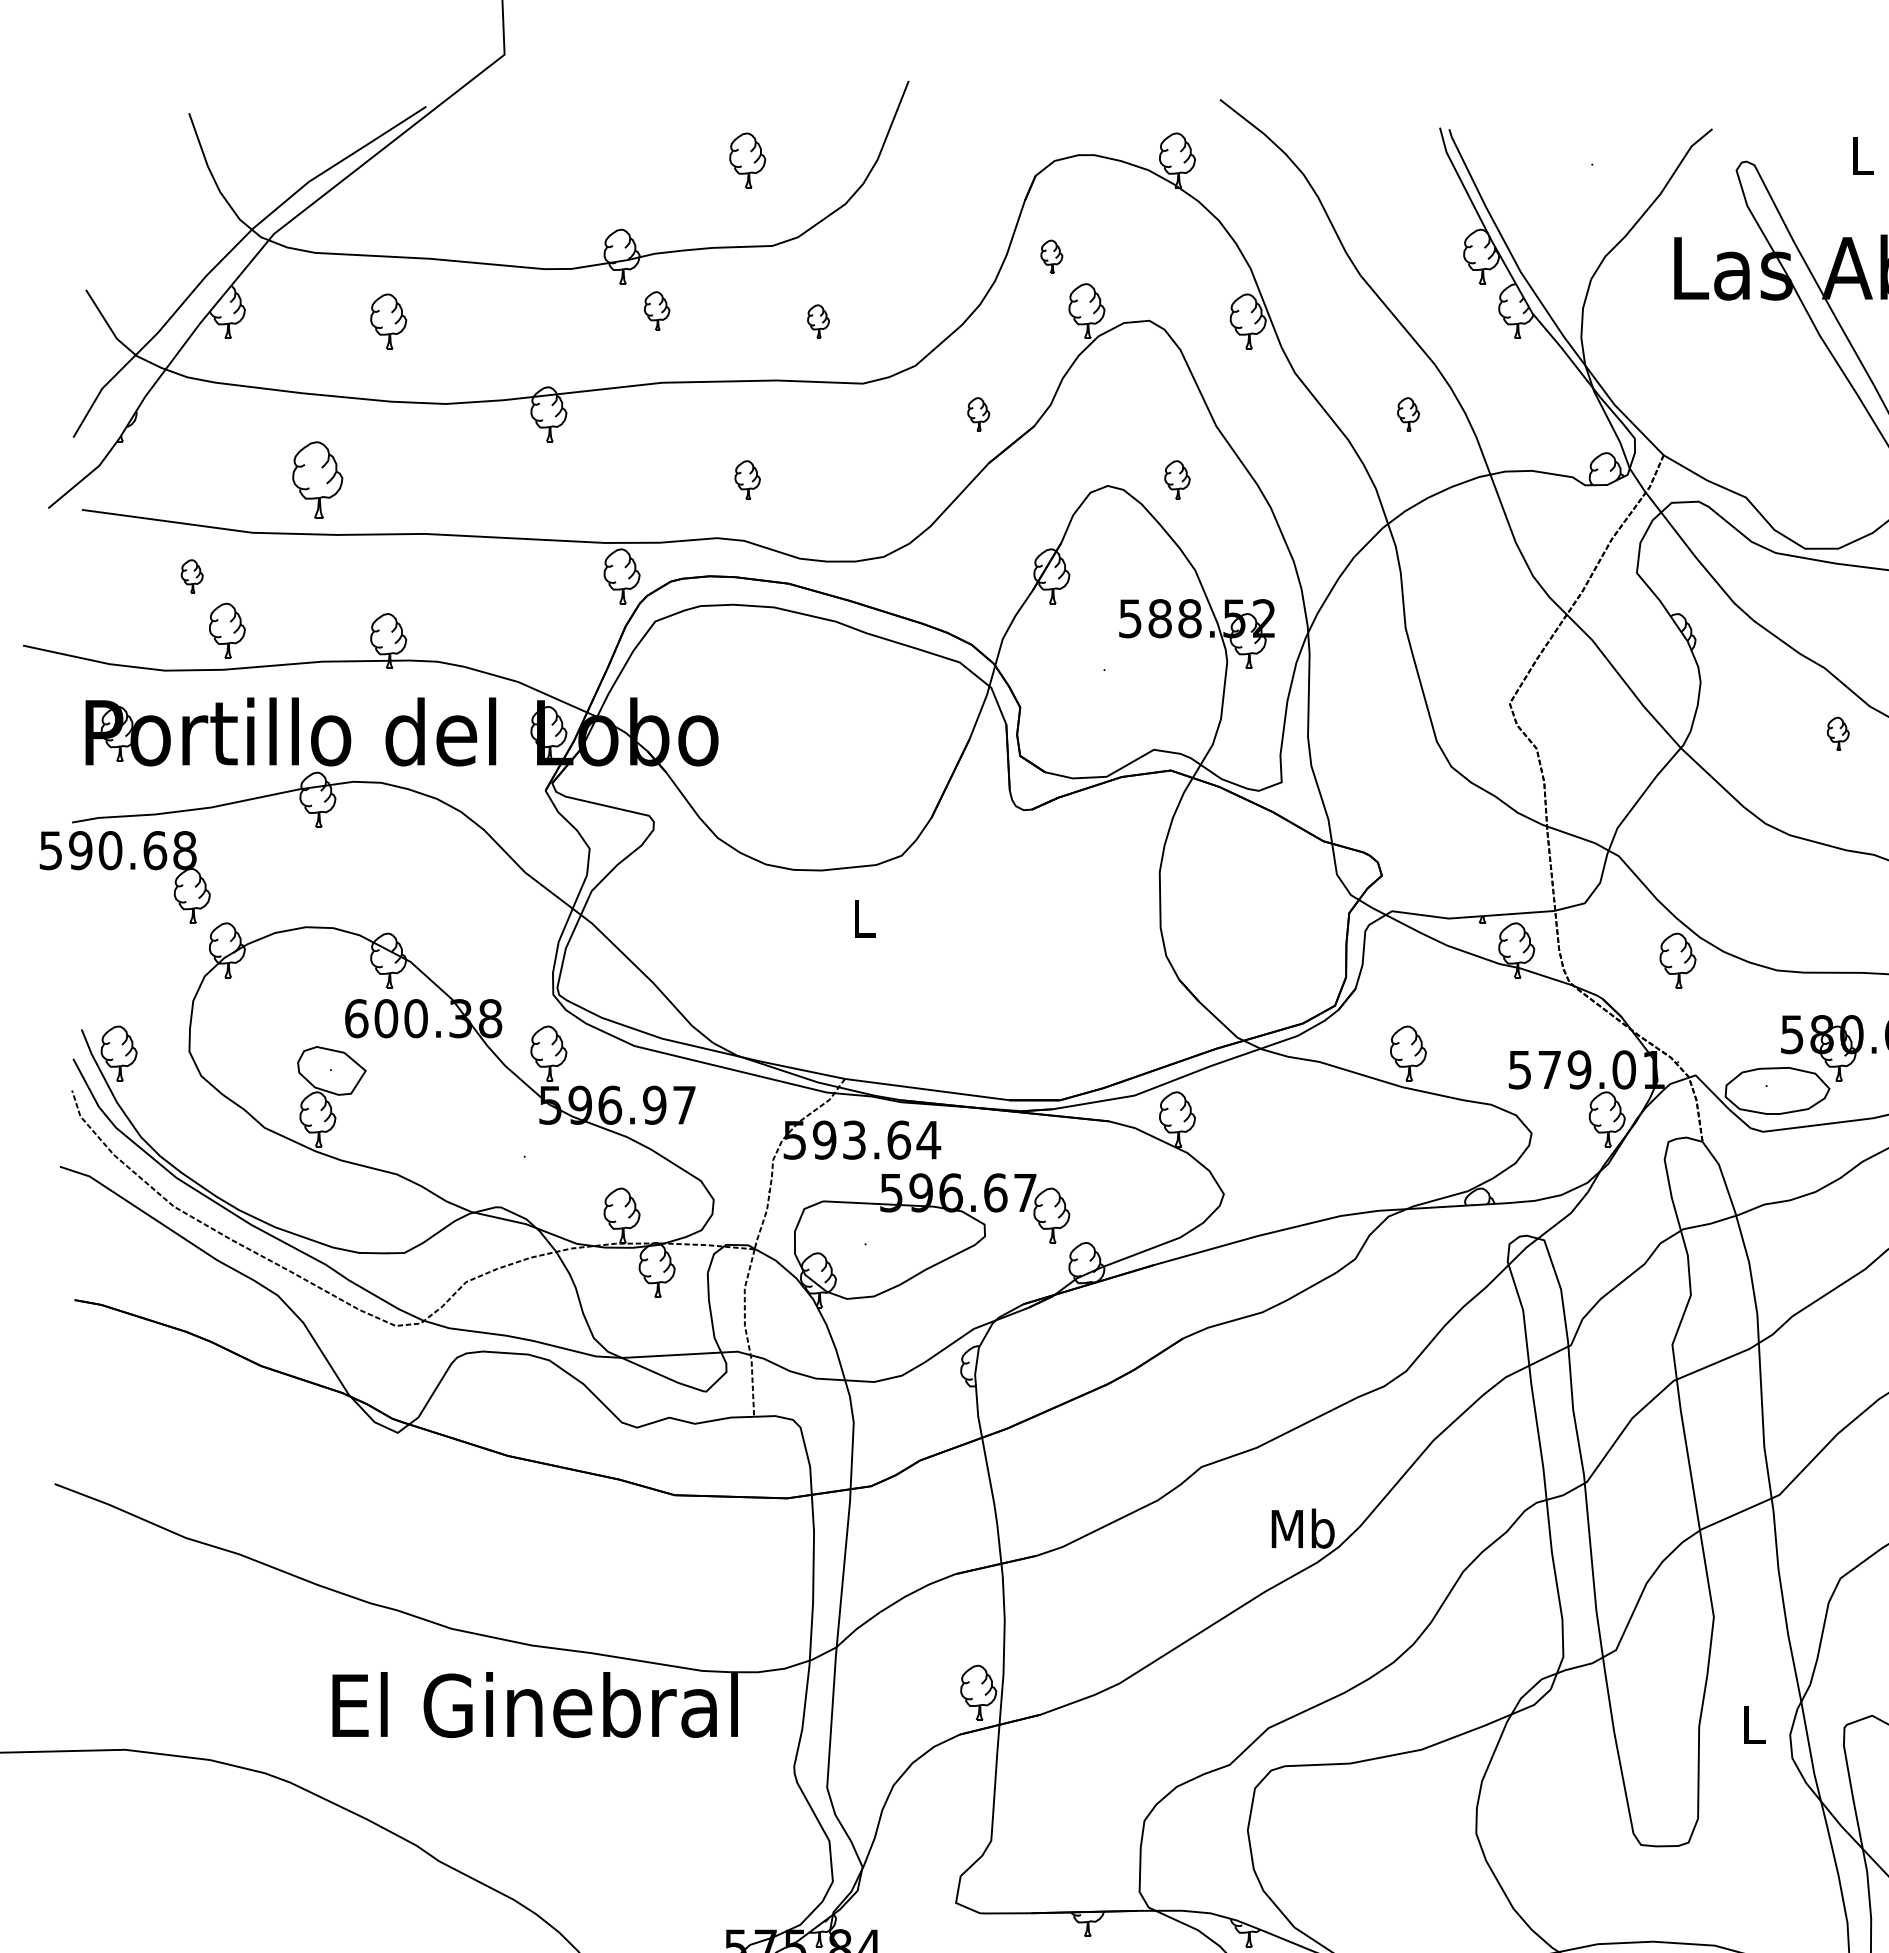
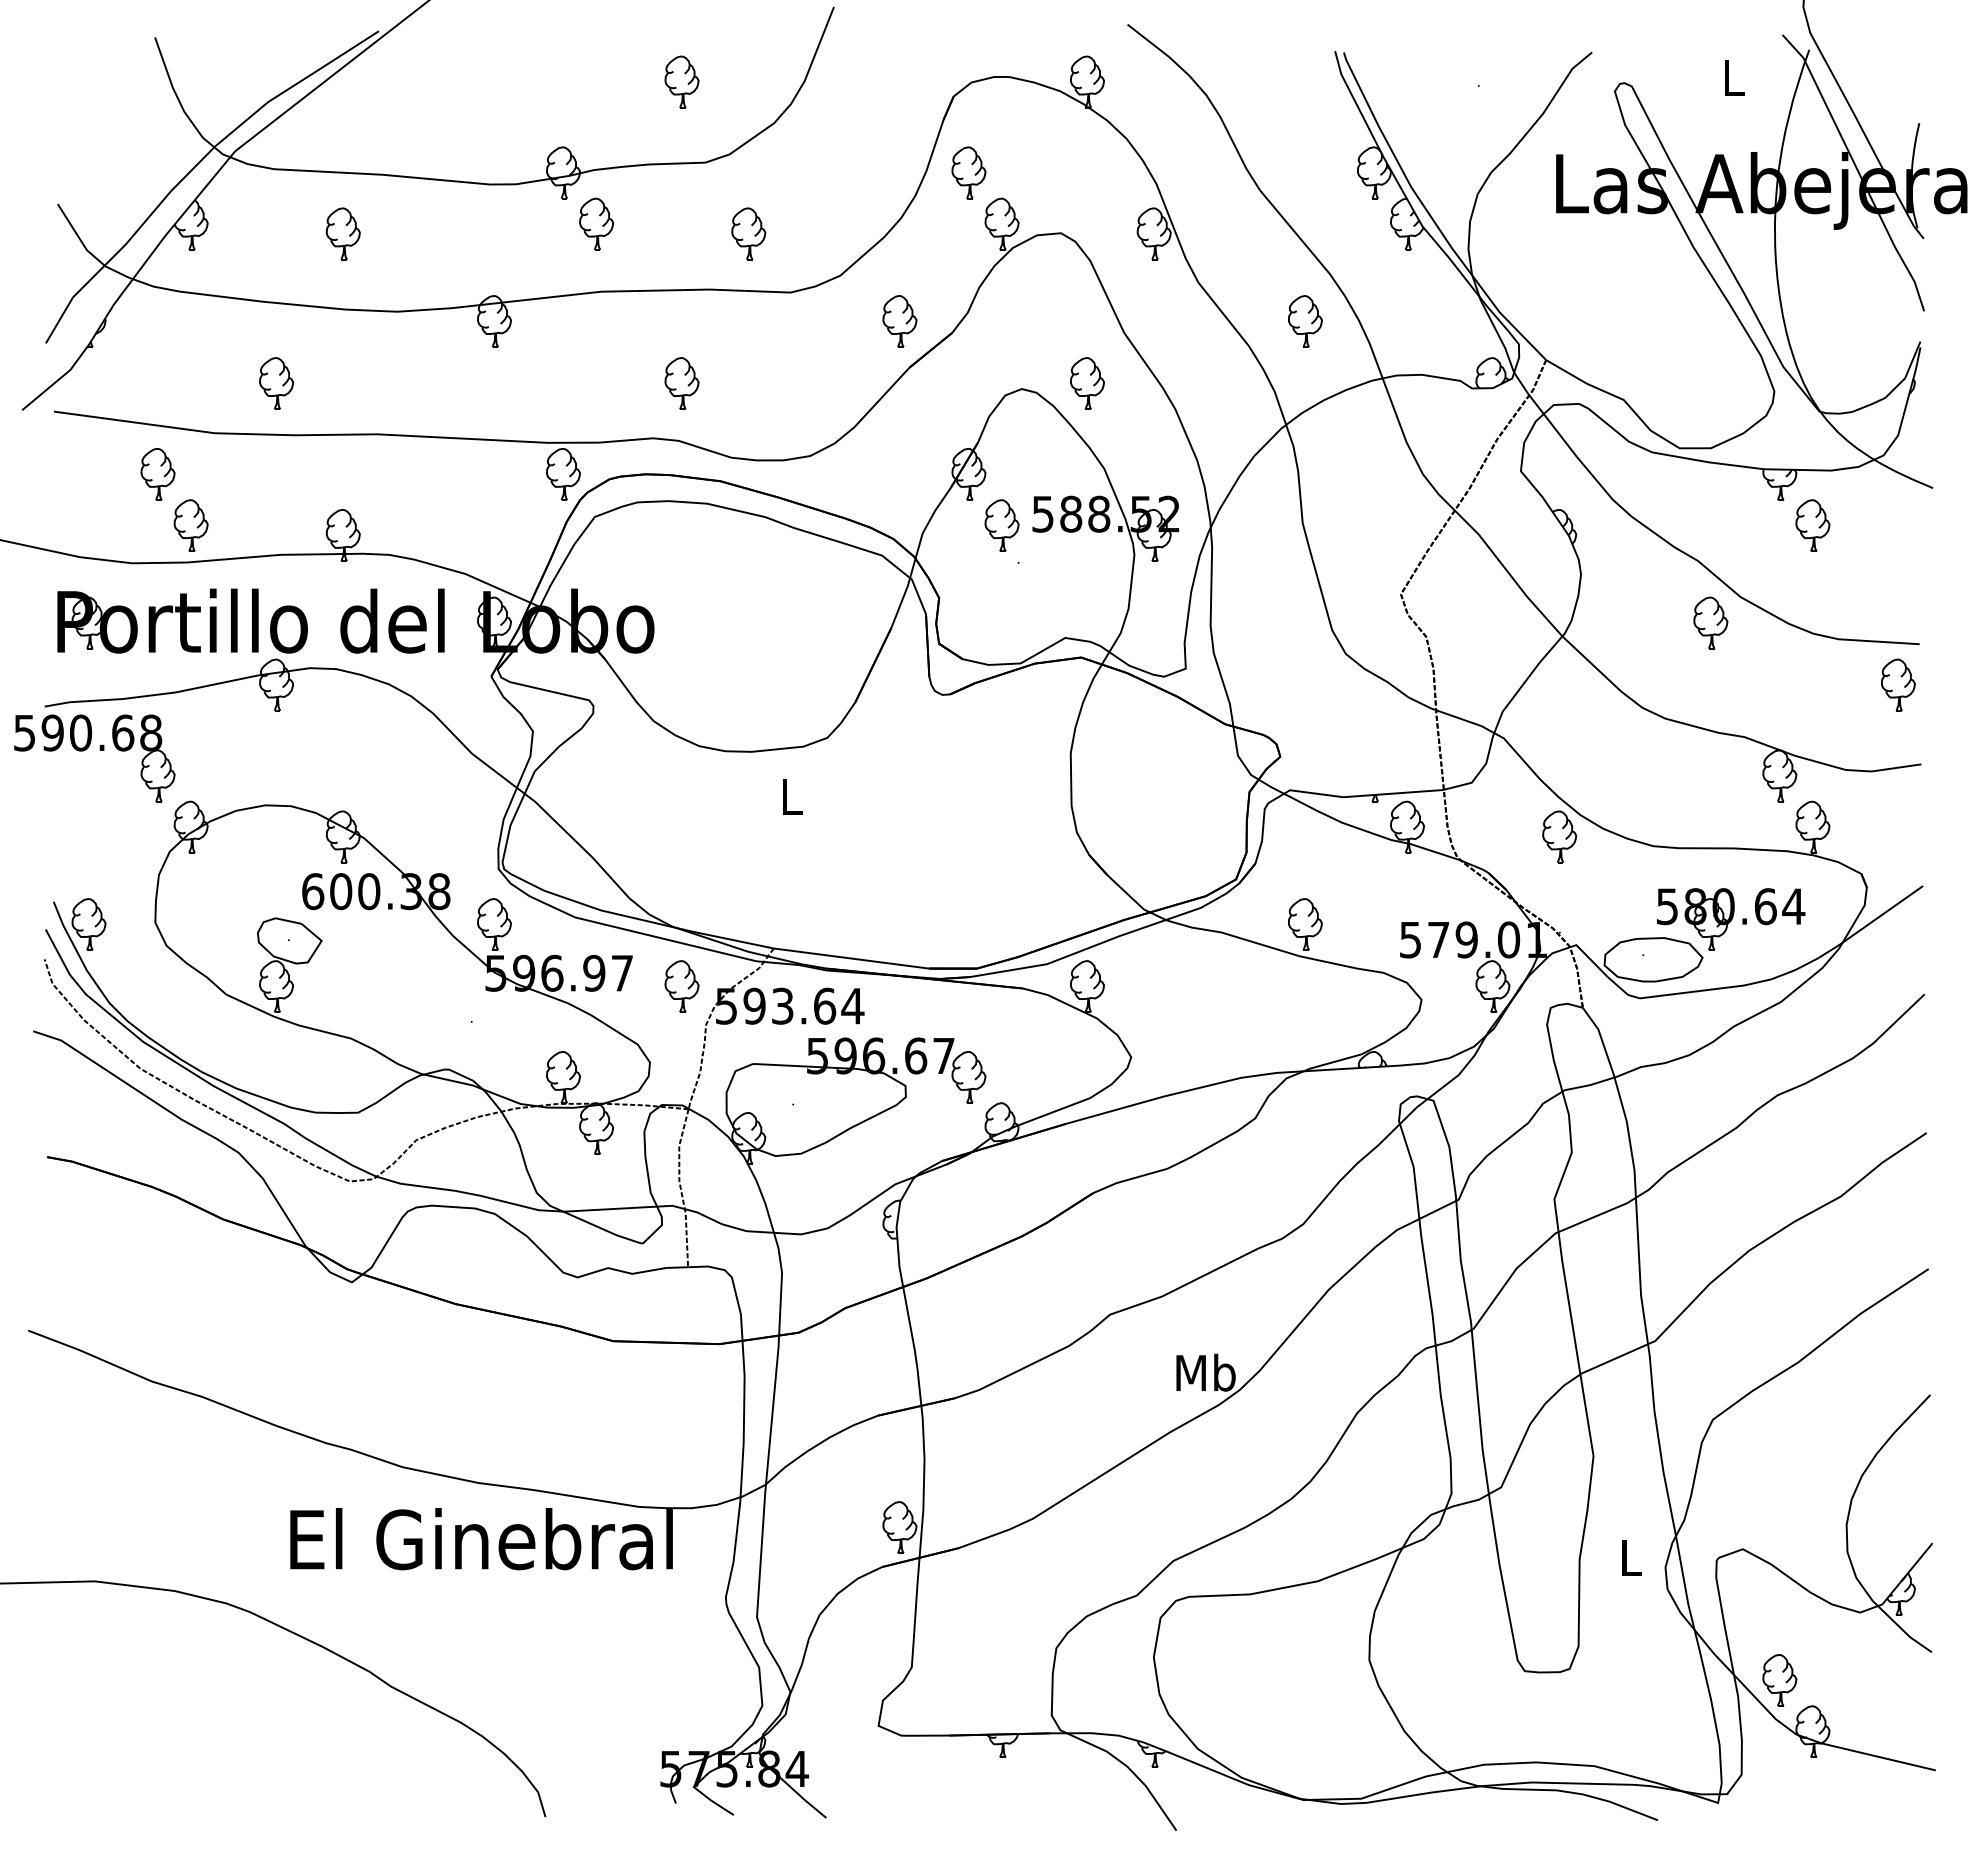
part: (1051, 256) -> (968, 172), size x1.67
part: (657, 310) -> (596, 223), size x1.43
part: (818, 321) -> (748, 233), size x1.67
part: (978, 414) -> (899, 321), size x1.67
part: (1408, 414) -> (1305, 321), size x1.67
part: (317, 480) -> (276, 383), size x0.71
part: (747, 480) -> (681, 383), size x1.43
part: (1177, 480) -> (1087, 383), size x1.43
part: (191, 576) -> (157, 474), size x1.67
part: (1086, 630) -> (1001, 525), added
part: (1837, 733) -> (1710, 622), size x1.67
part: (747, 1119) -> (681, 986), added

